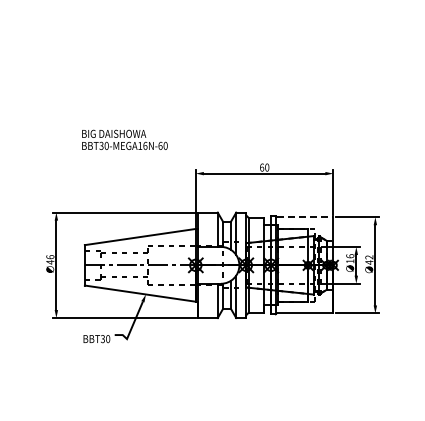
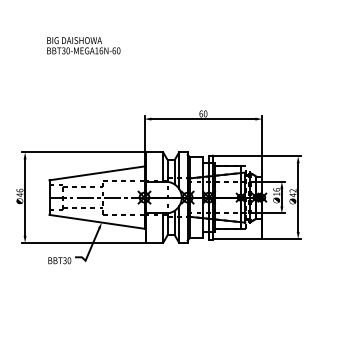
text: (124, 139) -> (83, 45), moved
line: (305, 217) -> (238, 156), dashed -> solid

